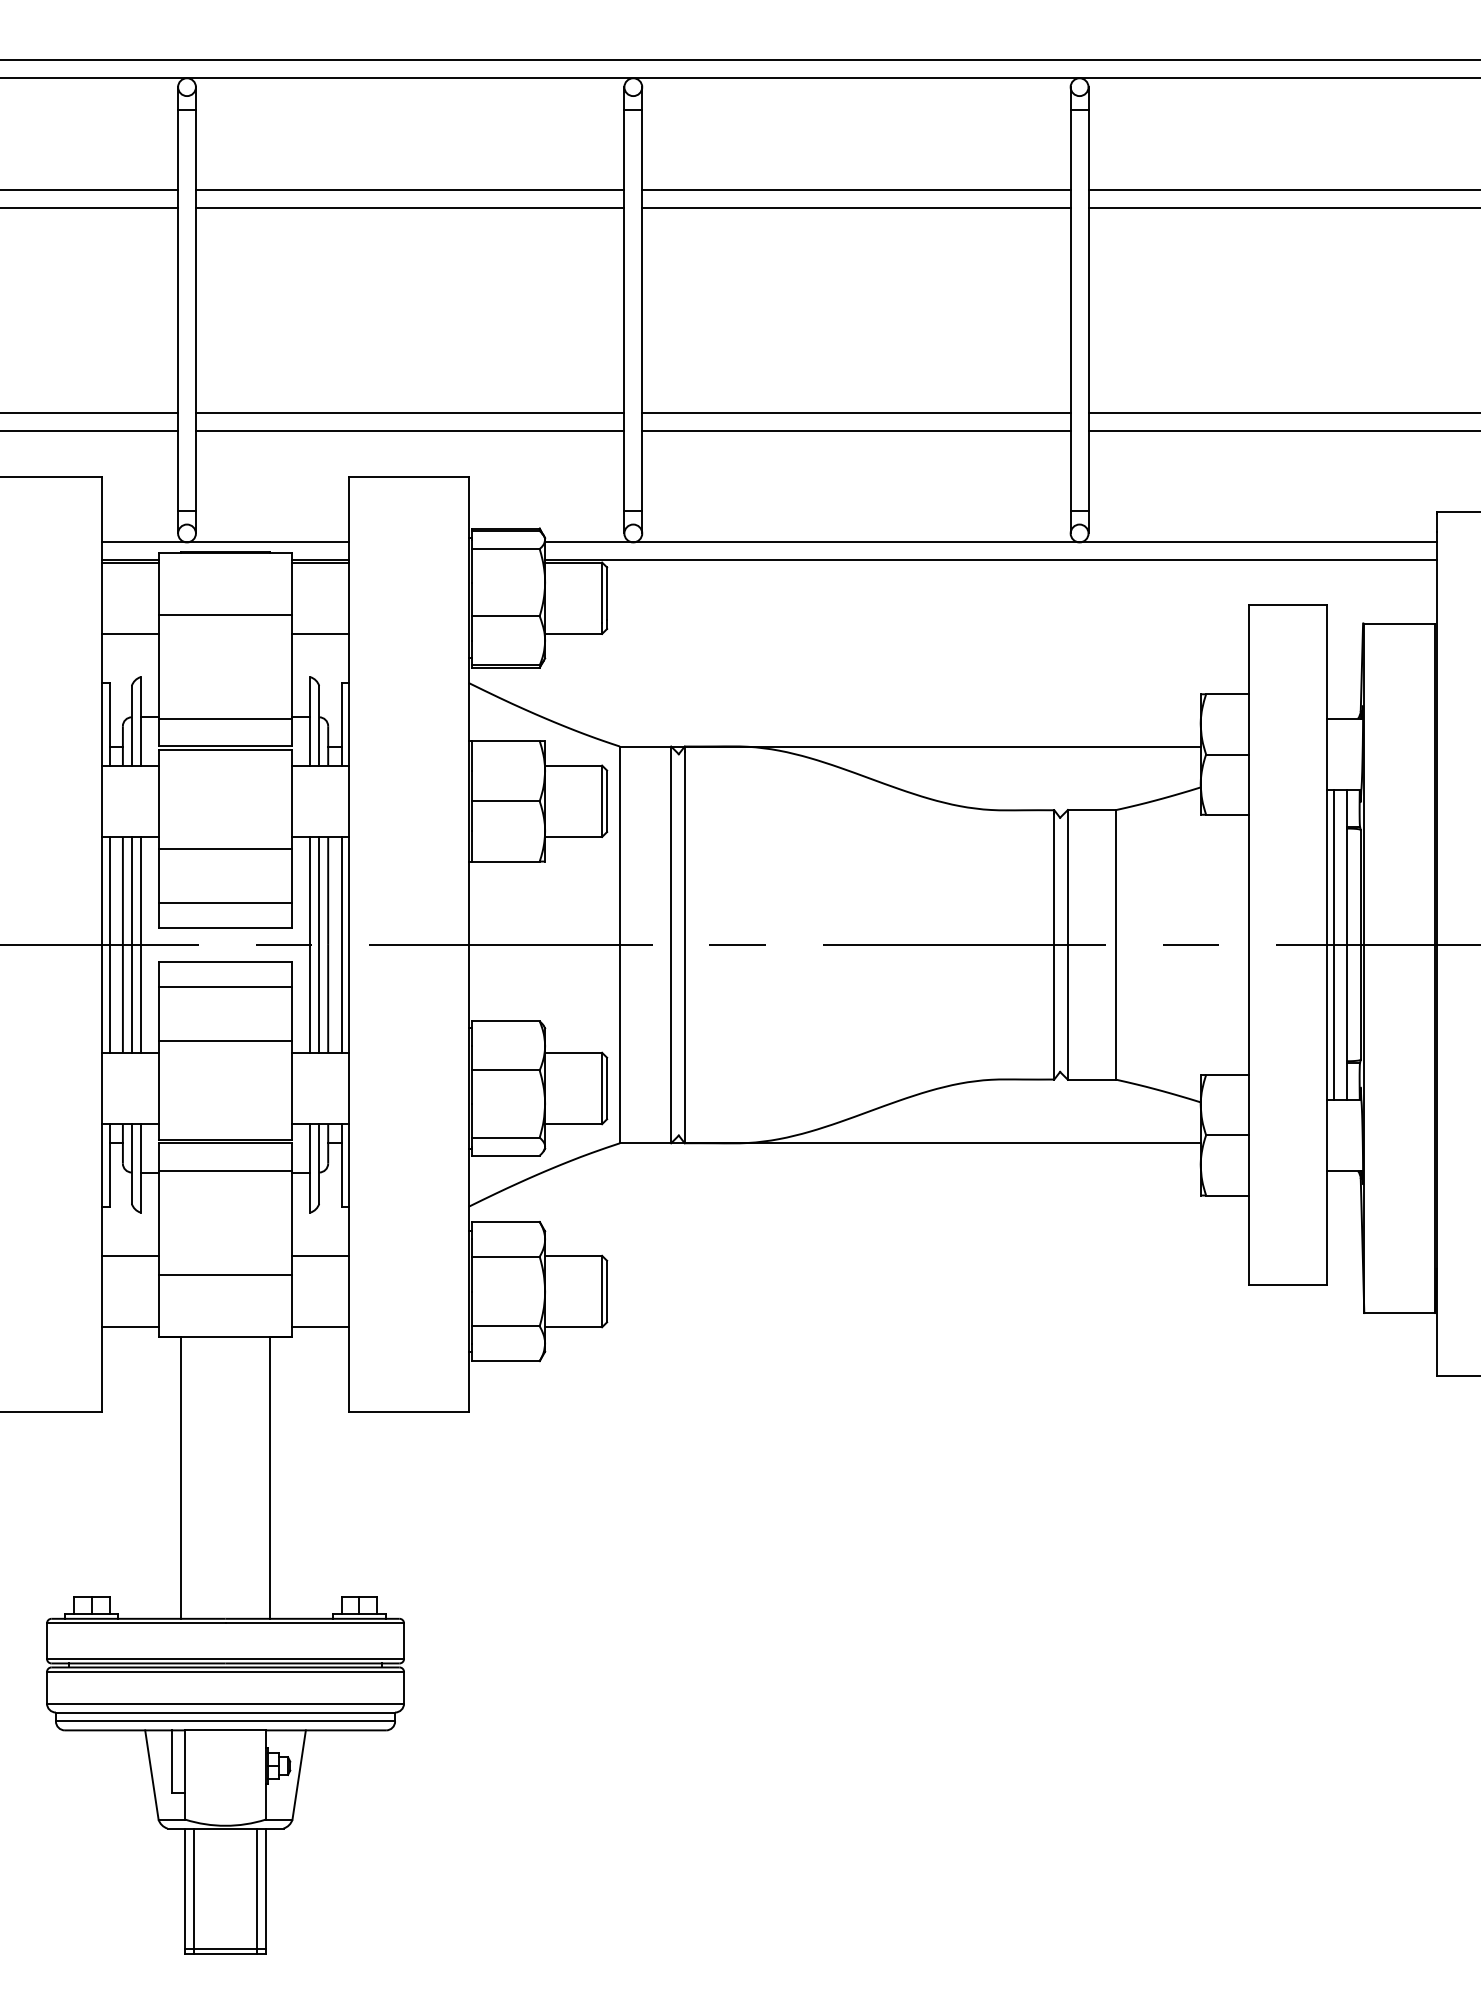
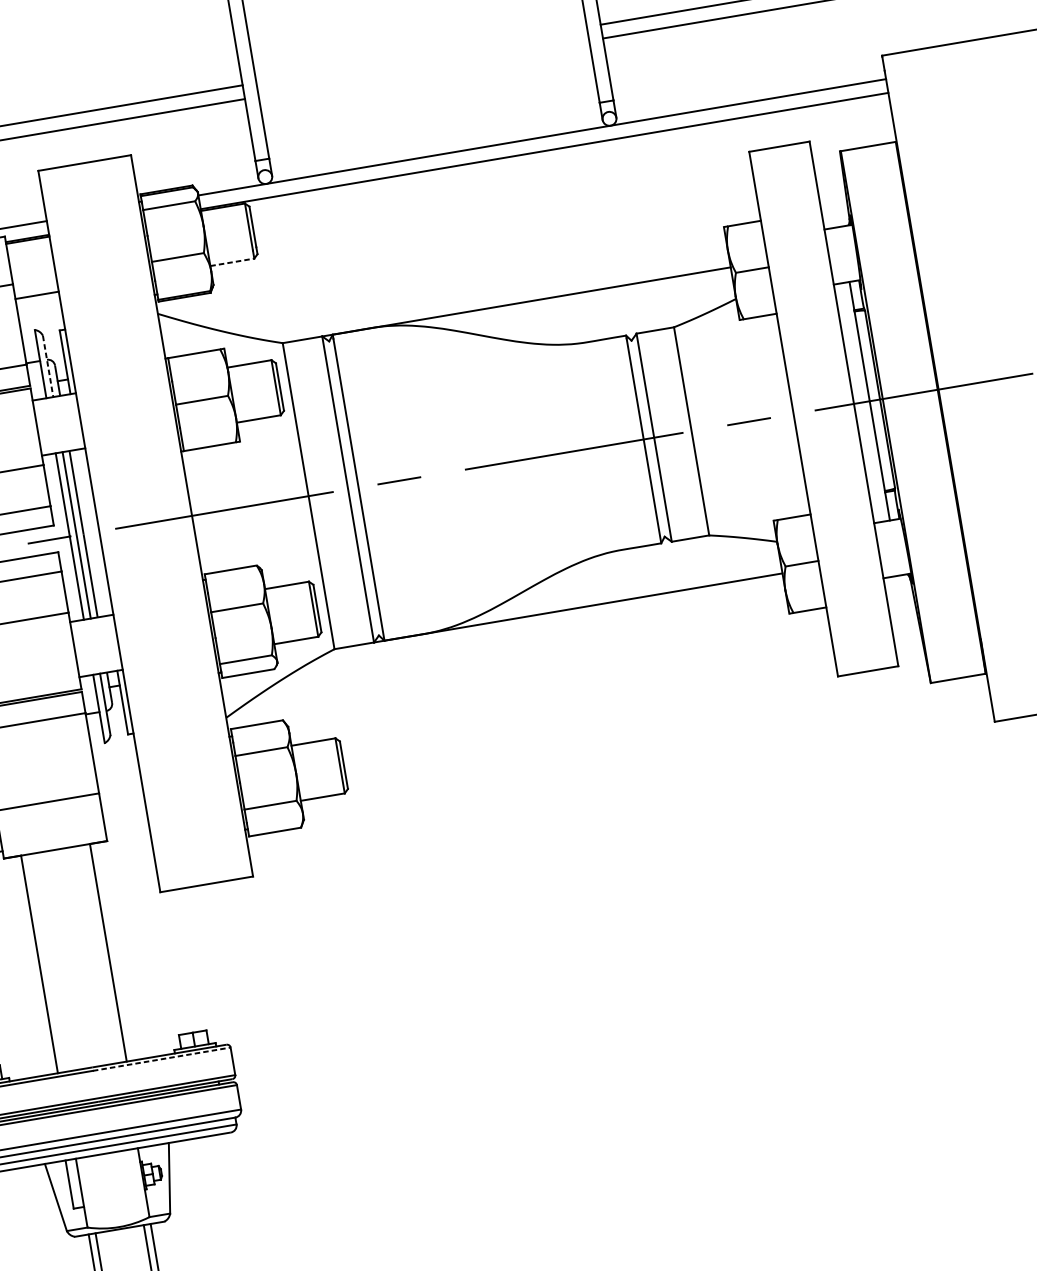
line: (856, 412) -> (421, 54), removed
line: (856, 430) -> (423, 68), removed
line: (574, 633) -> (232, 261), solid -> dashed
line: (319, 725) -> (48, 366), solid -> dashed
line: (341, 944) -> (93, 532), removed
line: (1333, 944) -> (858, 402), removed
line: (320, 1255) -> (118, 774), removed
line: (320, 1327) -> (127, 830), removed
line: (315, 1623) -> (162, 1059), solid -> dashed

